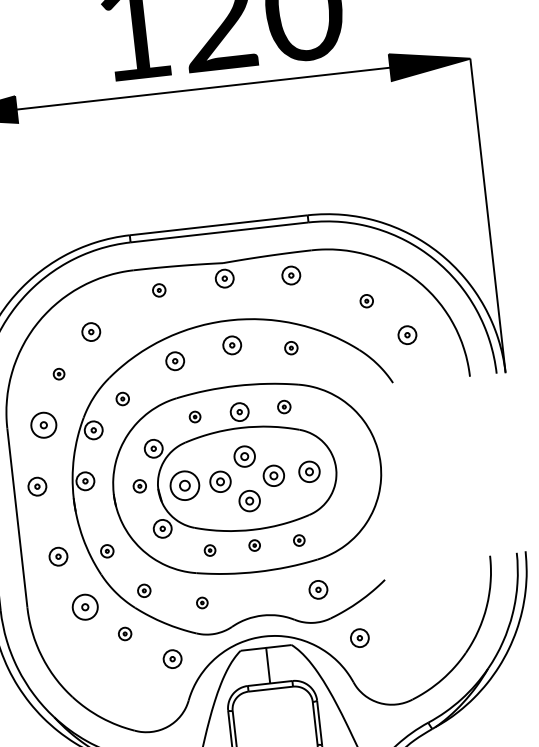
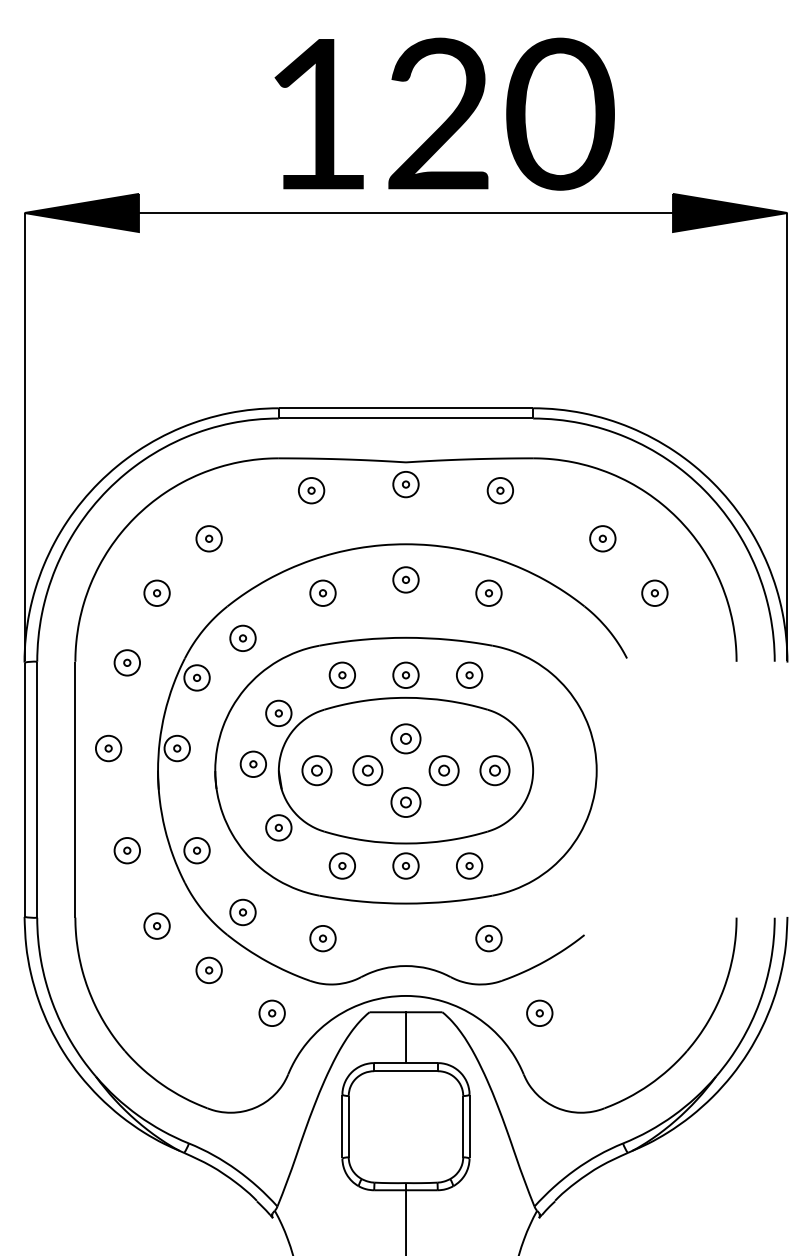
part: (159, 290) -> (311, 490), size x1.43
part: (366, 300) -> (602, 538), size x1.43
part: (290, 347) -> (488, 592), size x1.43
part: (58, 373) -> (156, 592), size x1.67
part: (122, 398) -> (242, 637), size x1.43
part: (284, 406) -> (469, 674), size x1.43
part: (194, 416) -> (341, 674), size x1.67
part: (43, 425) -> (126, 662), size x0.71
part: (139, 485) -> (252, 763), size x1.43
part: (184, 485) -> (316, 770), size x0.71
part: (299, 540) -> (469, 865), size x1.67
part: (254, 545) -> (405, 865), size x1.67
part: (209, 550) -> (341, 865), size x1.67
part: (106, 551) -> (196, 850), size x1.43
part: (143, 590) -> (242, 912), size x1.43
part: (201, 602) -> (322, 938), size x1.67
part: (84, 606) -> (156, 925), size x0.71
part: (124, 633) -> (208, 969), size x1.43

